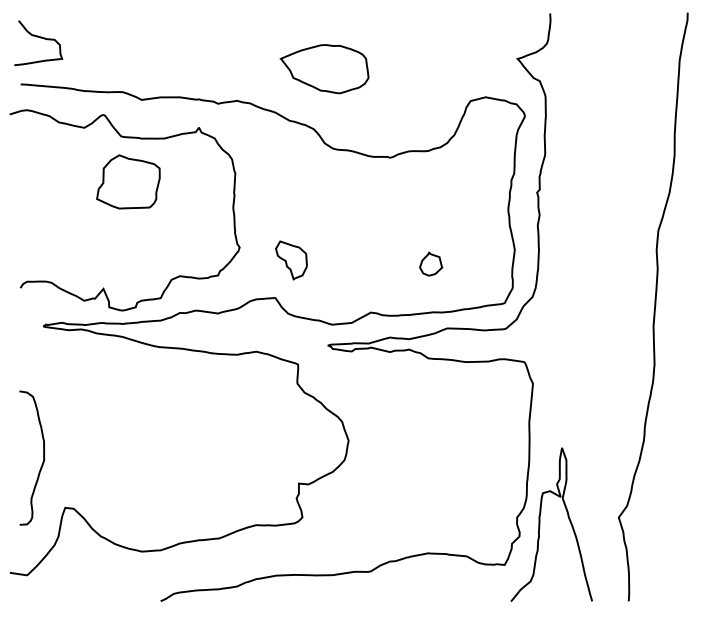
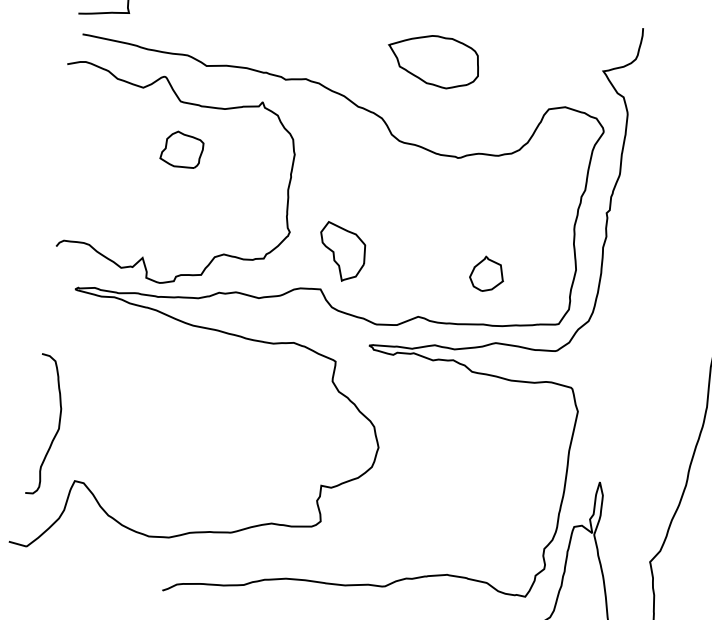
part: (324, 69) -> (433, 61), moved
part: (127, 181) -> (181, 149), size x0.62
part: (291, 260) -> (342, 252), size x1.43
part: (430, 263) -> (486, 273), size x1.43

